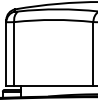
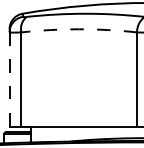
arc: (53, 19) -> (78, 28), solid -> dashed
line: (6, 54) -> (9, 79), solid -> dashed

